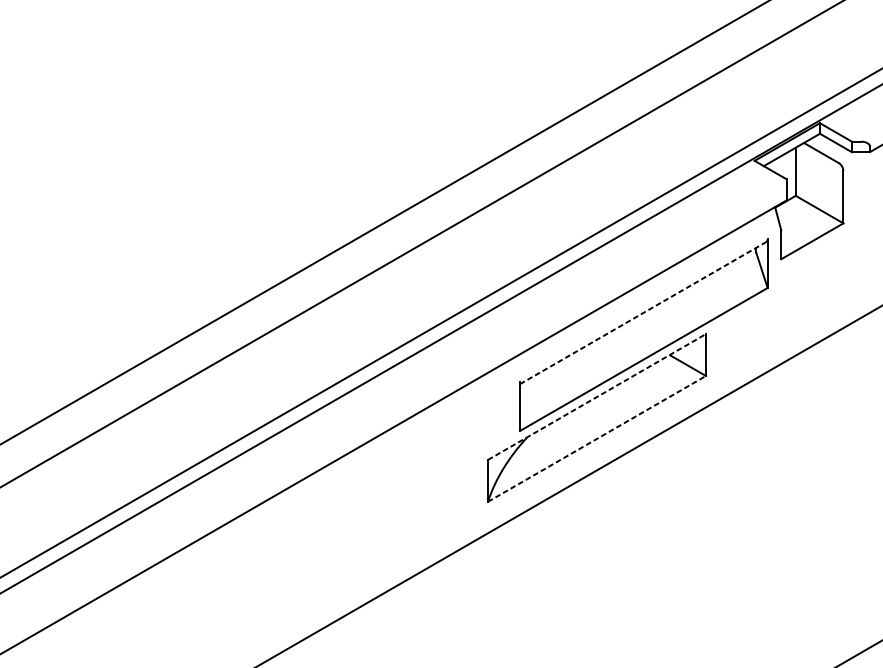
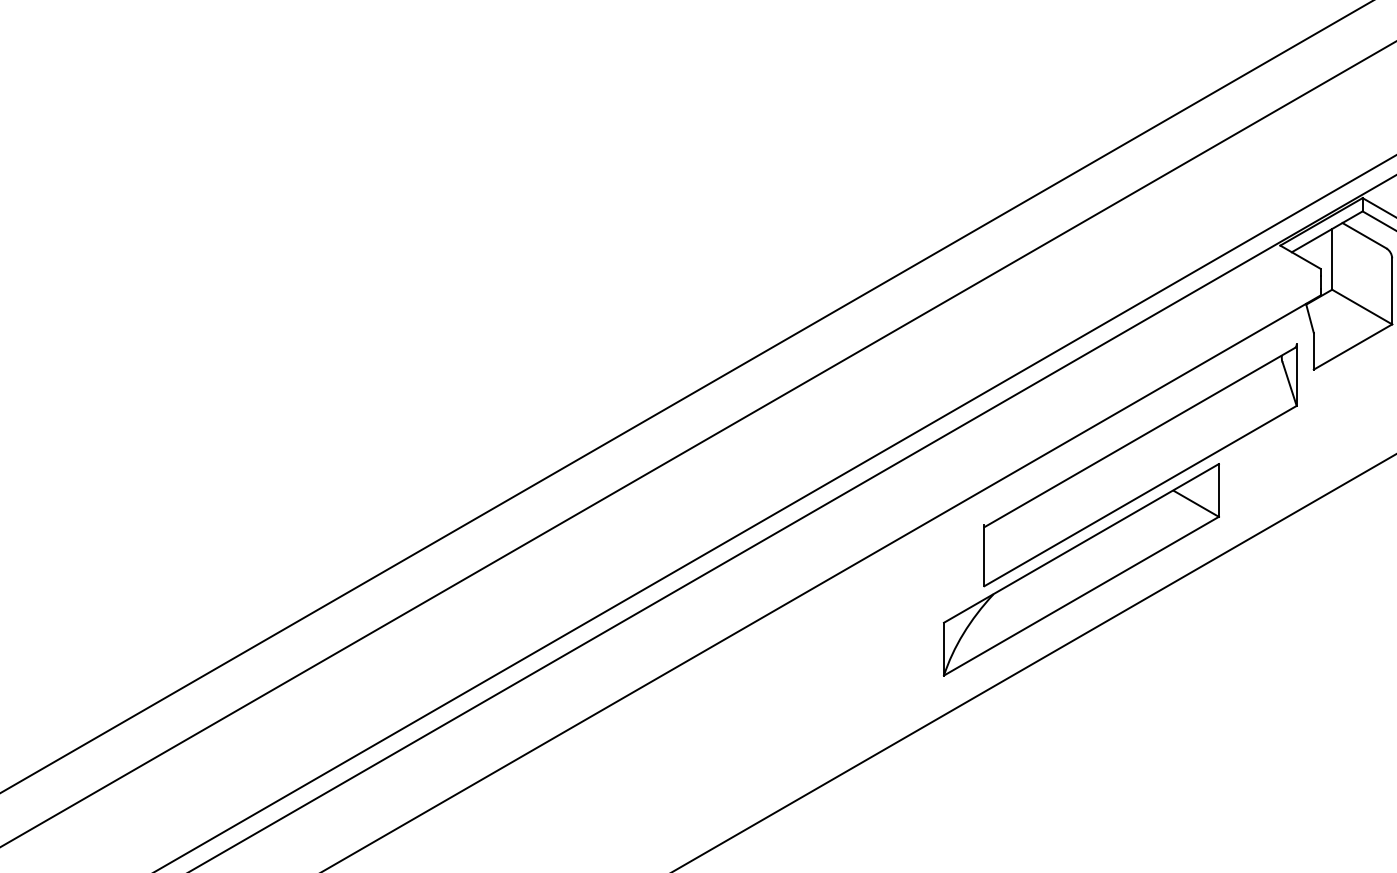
line: (643, 313) -> (1140, 437), dashed -> solid
line: (597, 397) -> (1081, 543), dashed -> solid
line: (597, 439) -> (1081, 596), dashed -> solid

